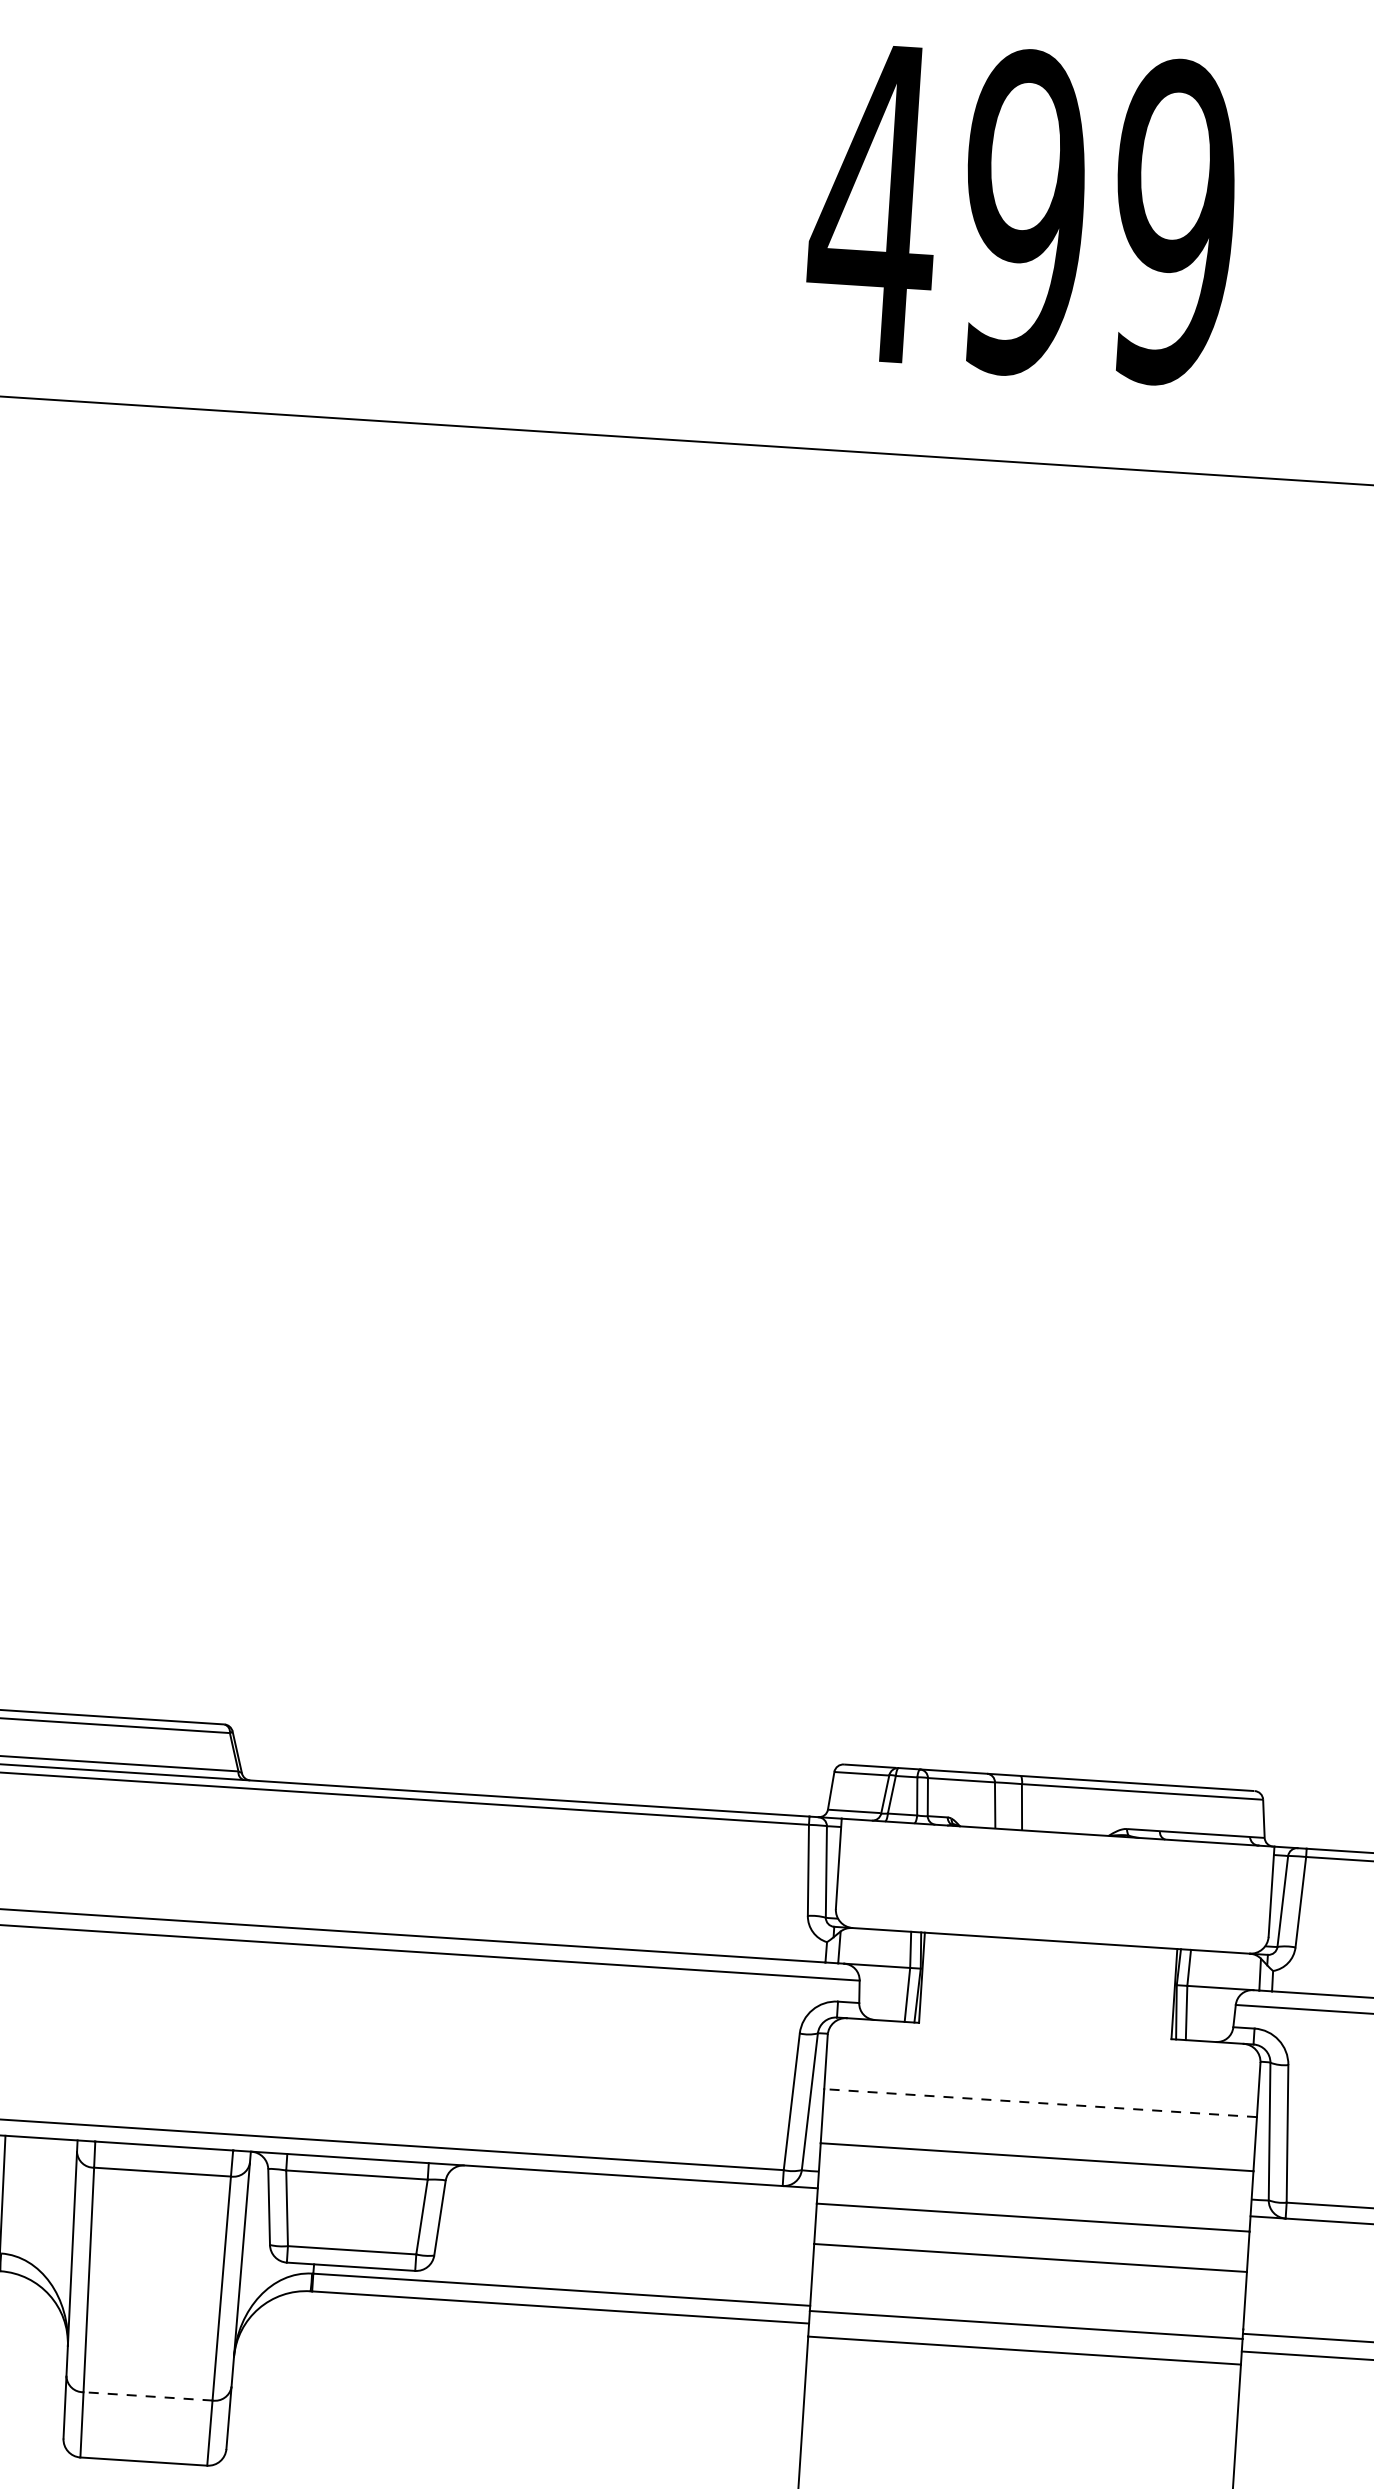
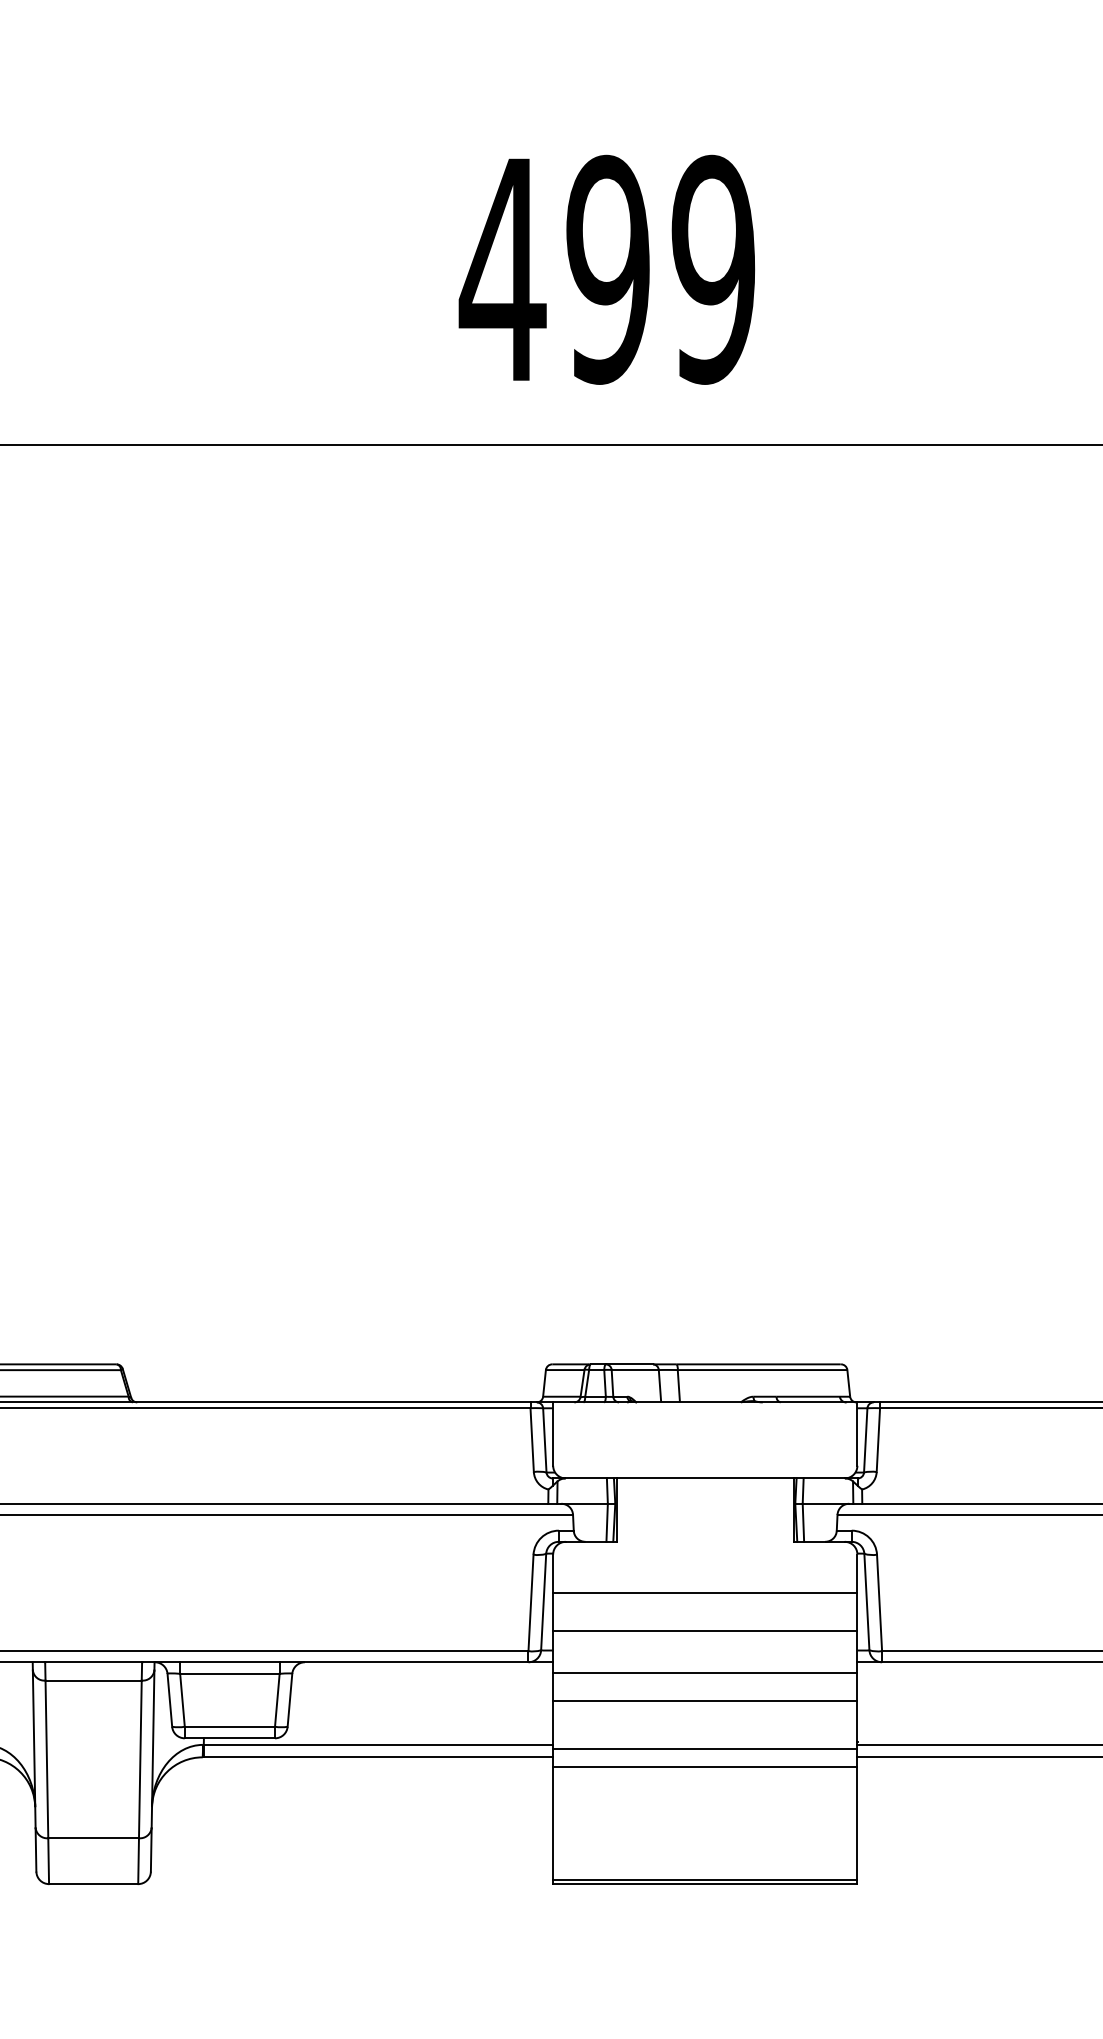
line: (1039, 2102) -> (704, 1592), dashed -> solid
line: (147, 2396) -> (93, 1838), dashed -> solid

